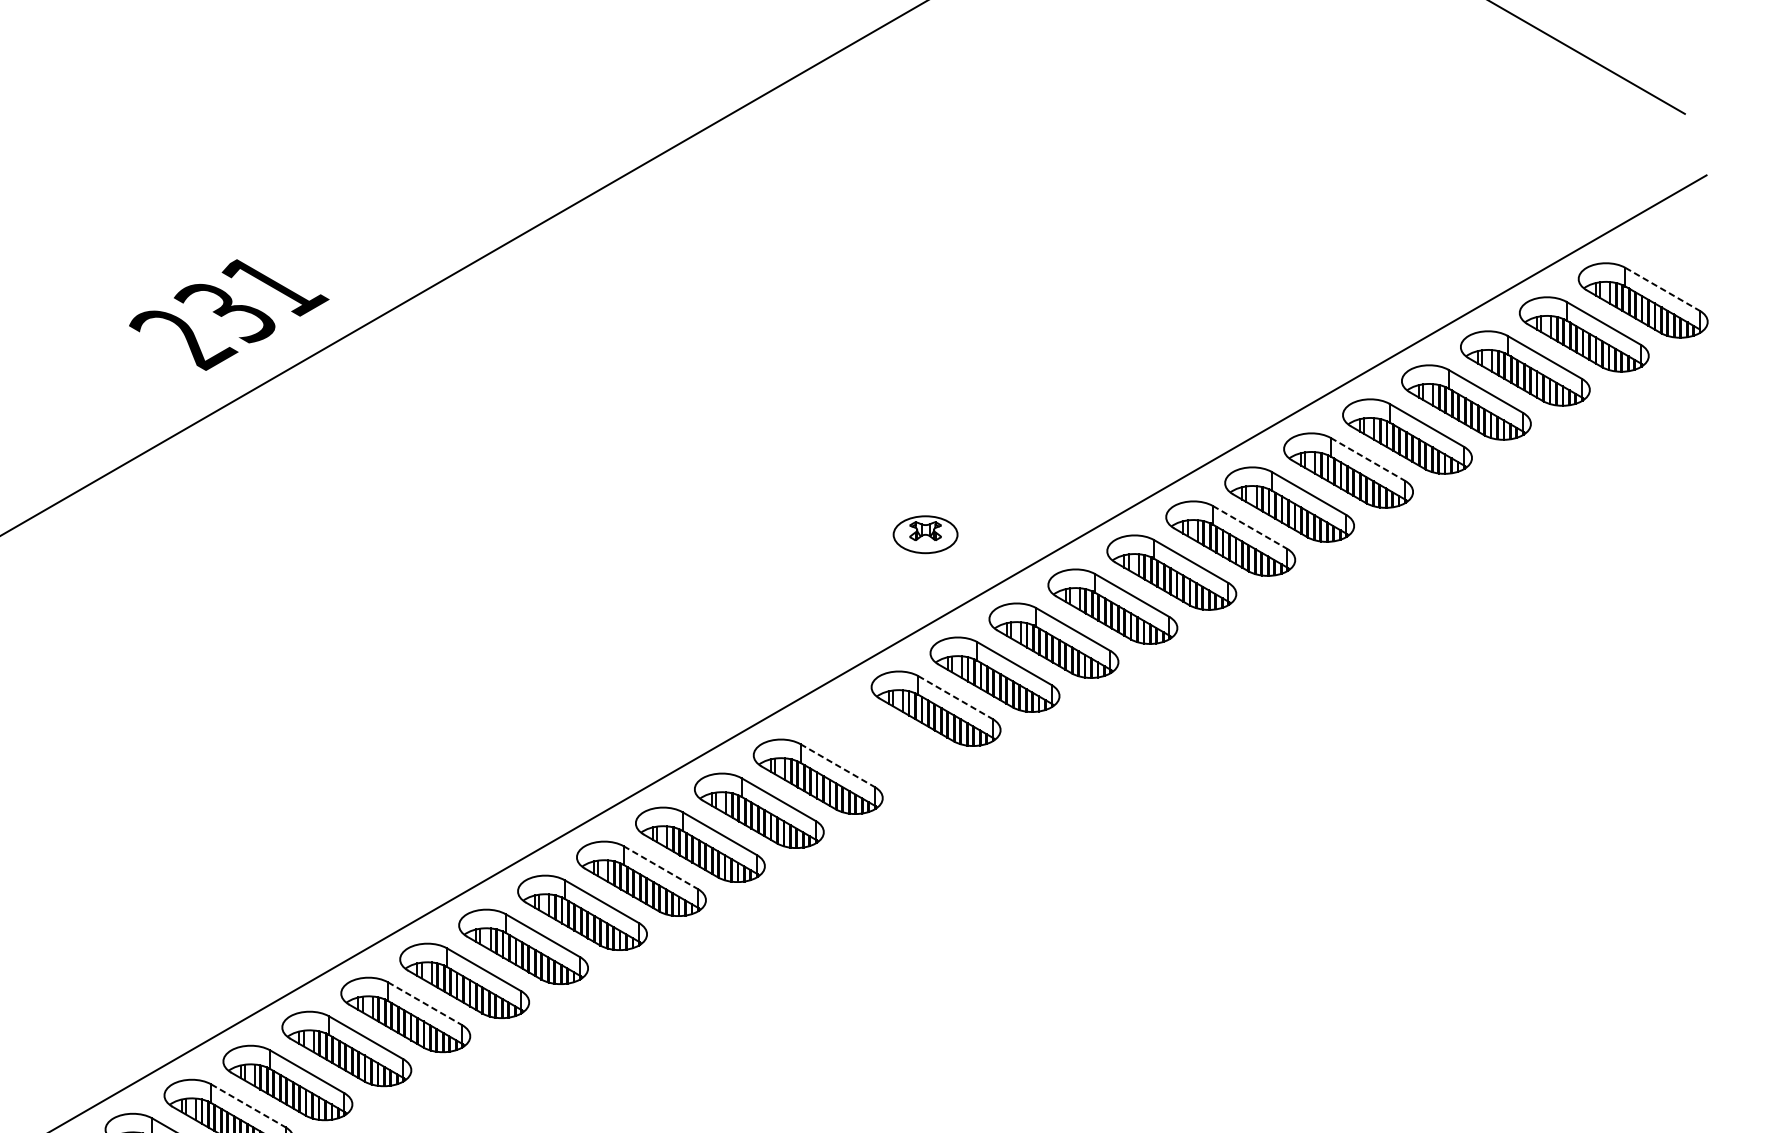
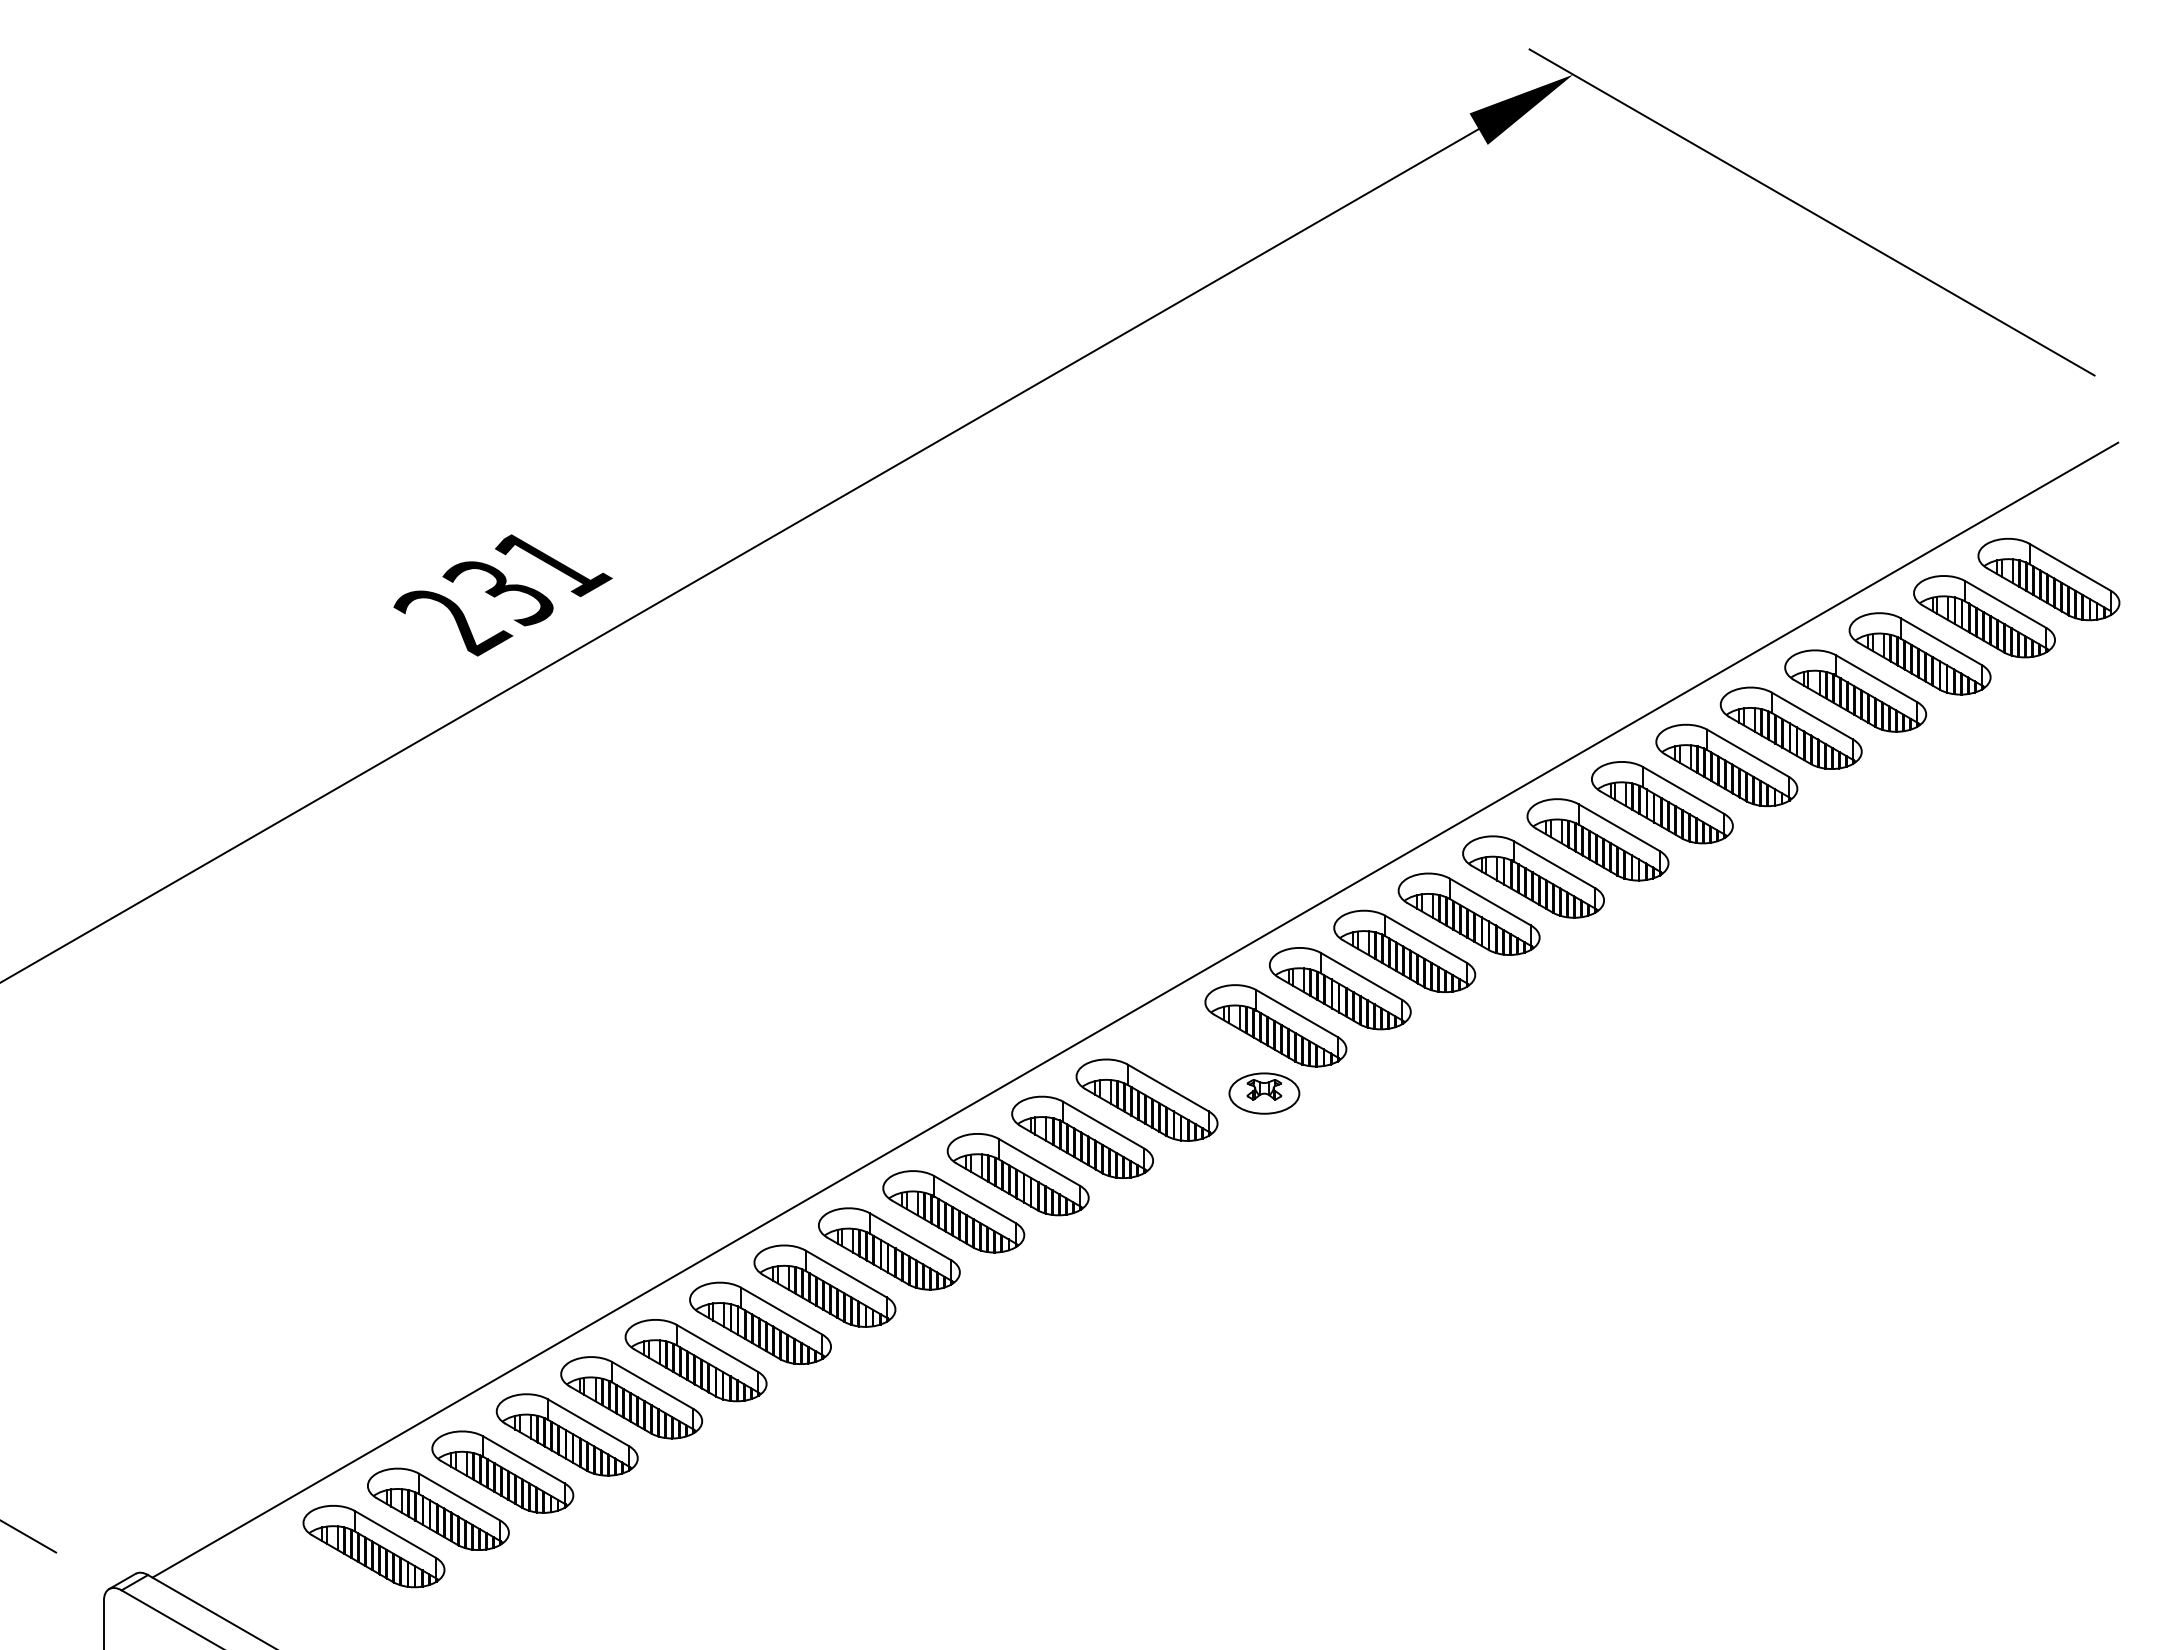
line: (1662, 289) -> (2070, 567), dashed -> solid
line: (1368, 459) -> (1748, 753), dashed -> solid
line: (1250, 527) -> (1619, 827), dashed -> solid
part: (925, 534) -> (1264, 1093), moved
line: (955, 697) -> (1297, 1013), dashed -> solid
line: (837, 765) -> (1168, 1087), dashed -> solid
line: (660, 867) -> (974, 1199), dashed -> solid
line: (425, 1003) -> (717, 1348), dashed -> solid
line: (248, 1105) -> (524, 1459), dashed -> solid

